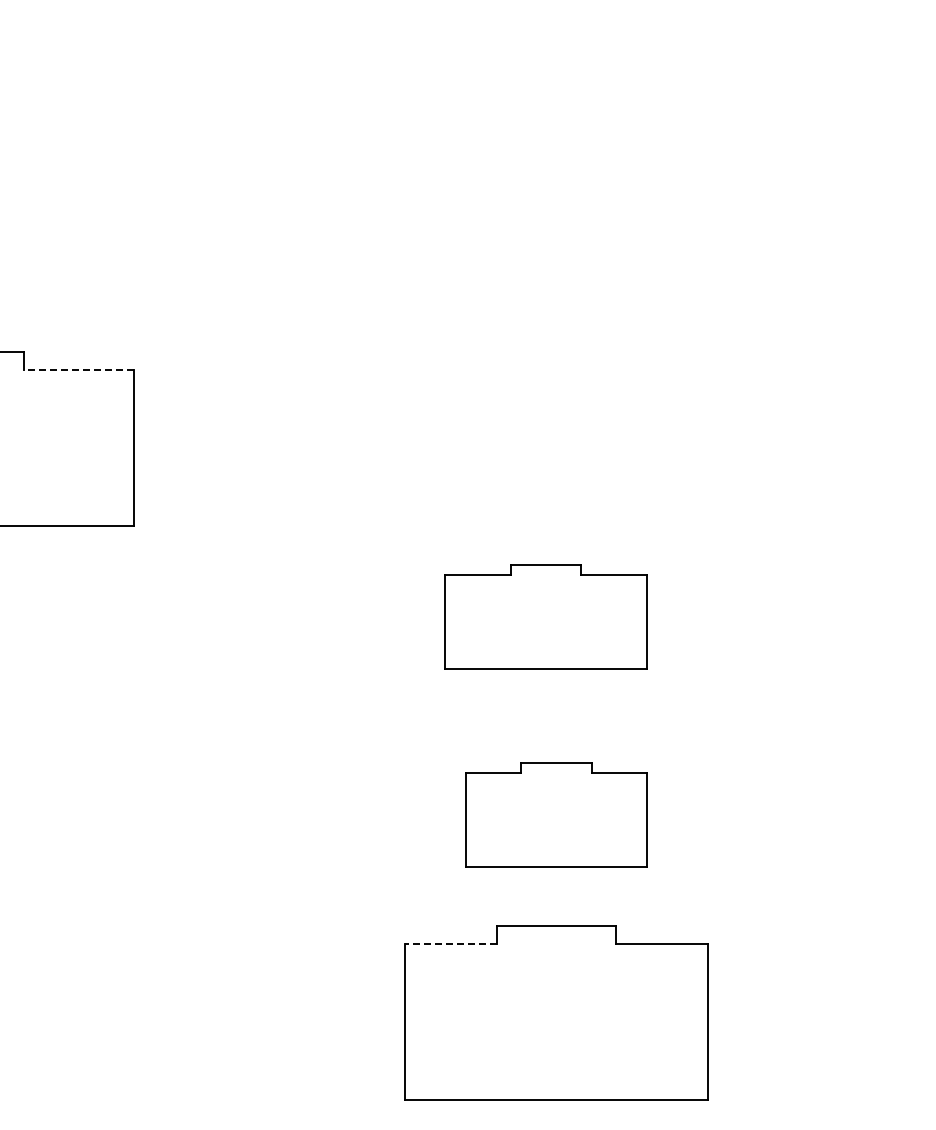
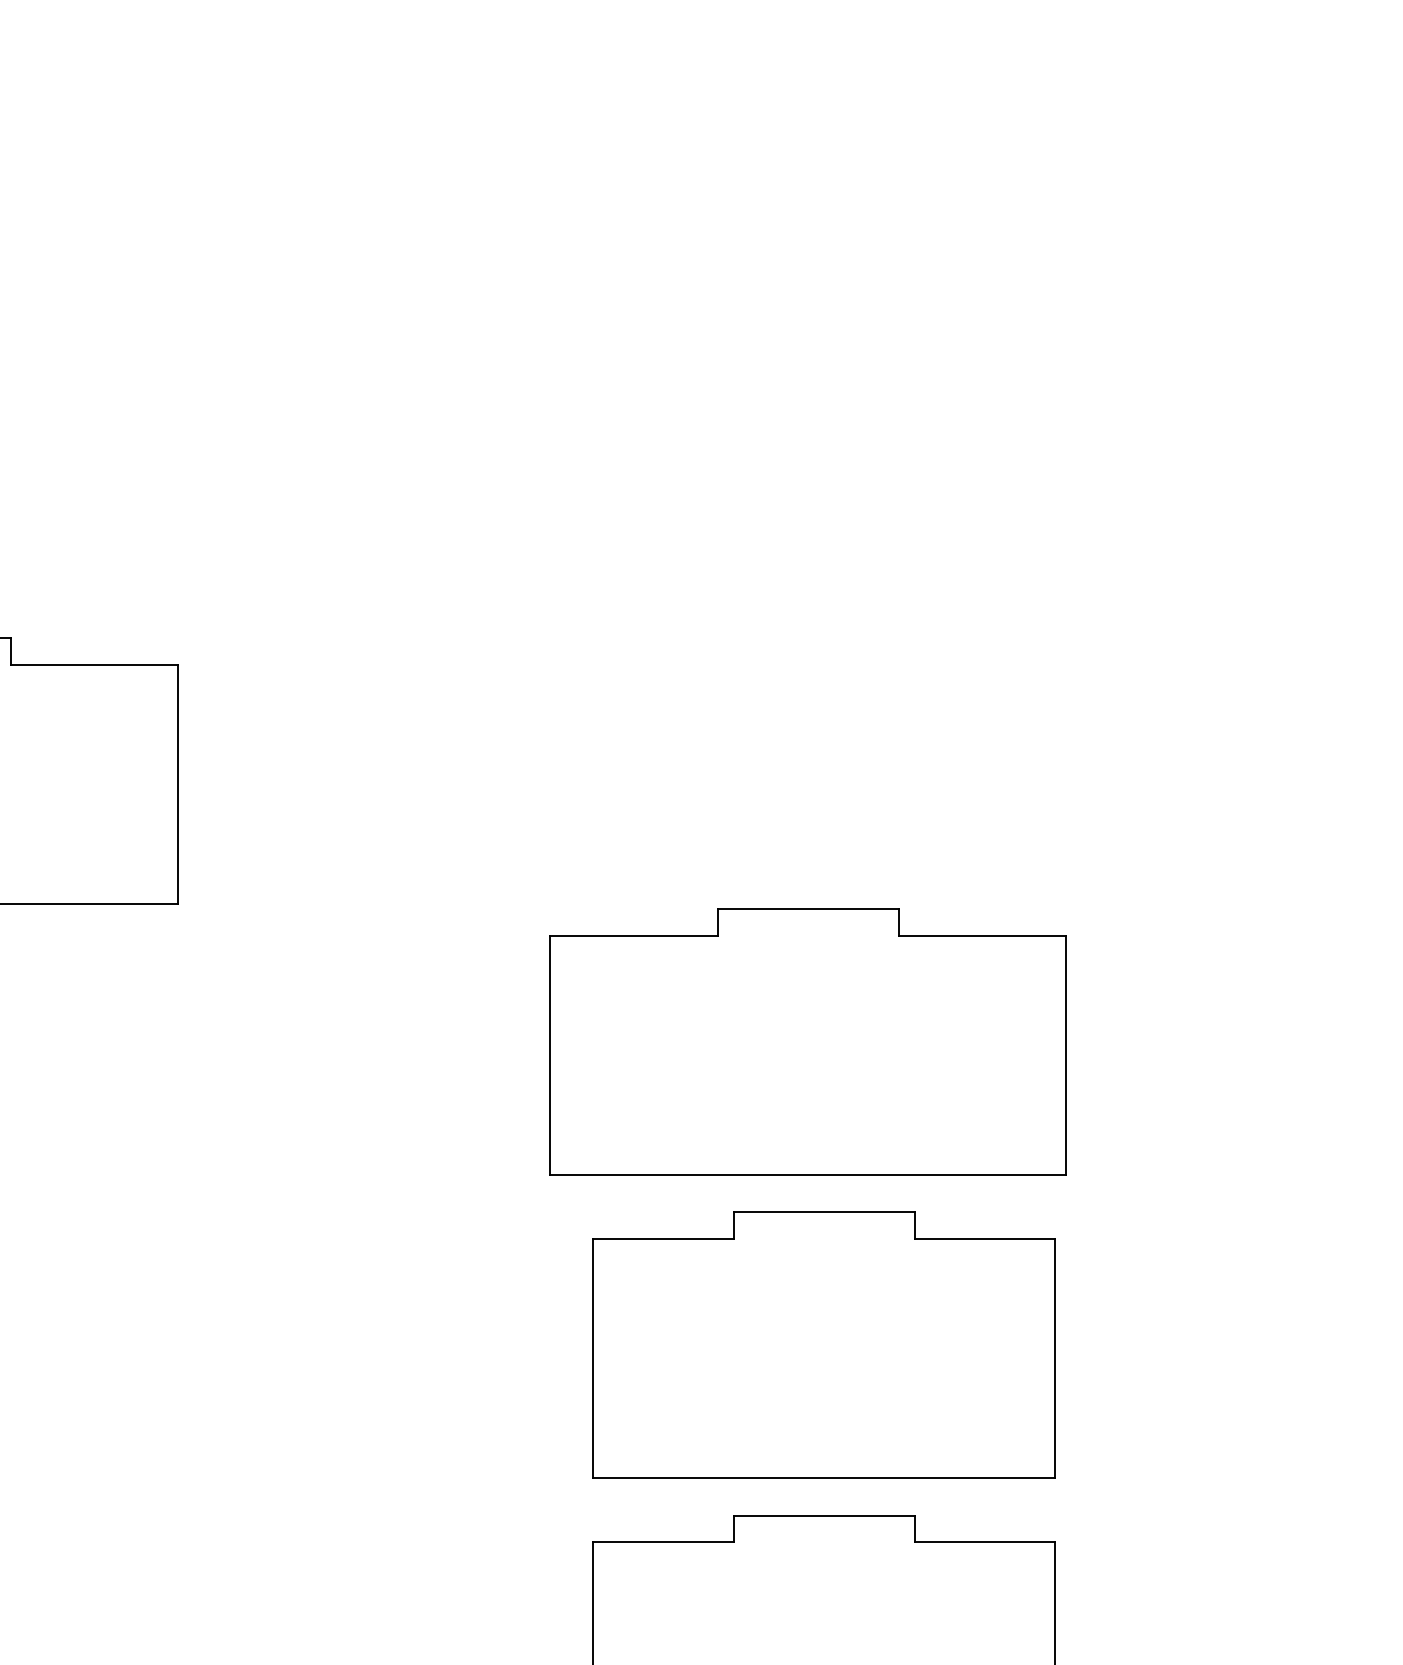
line: (79, 369) -> (95, 664), dashed -> solid
part: (545, 616) -> (807, 1042), size x1.67
part: (556, 814) -> (824, 1344), size x1.67
line: (450, 943) -> (662, 1541), dashed -> solid

